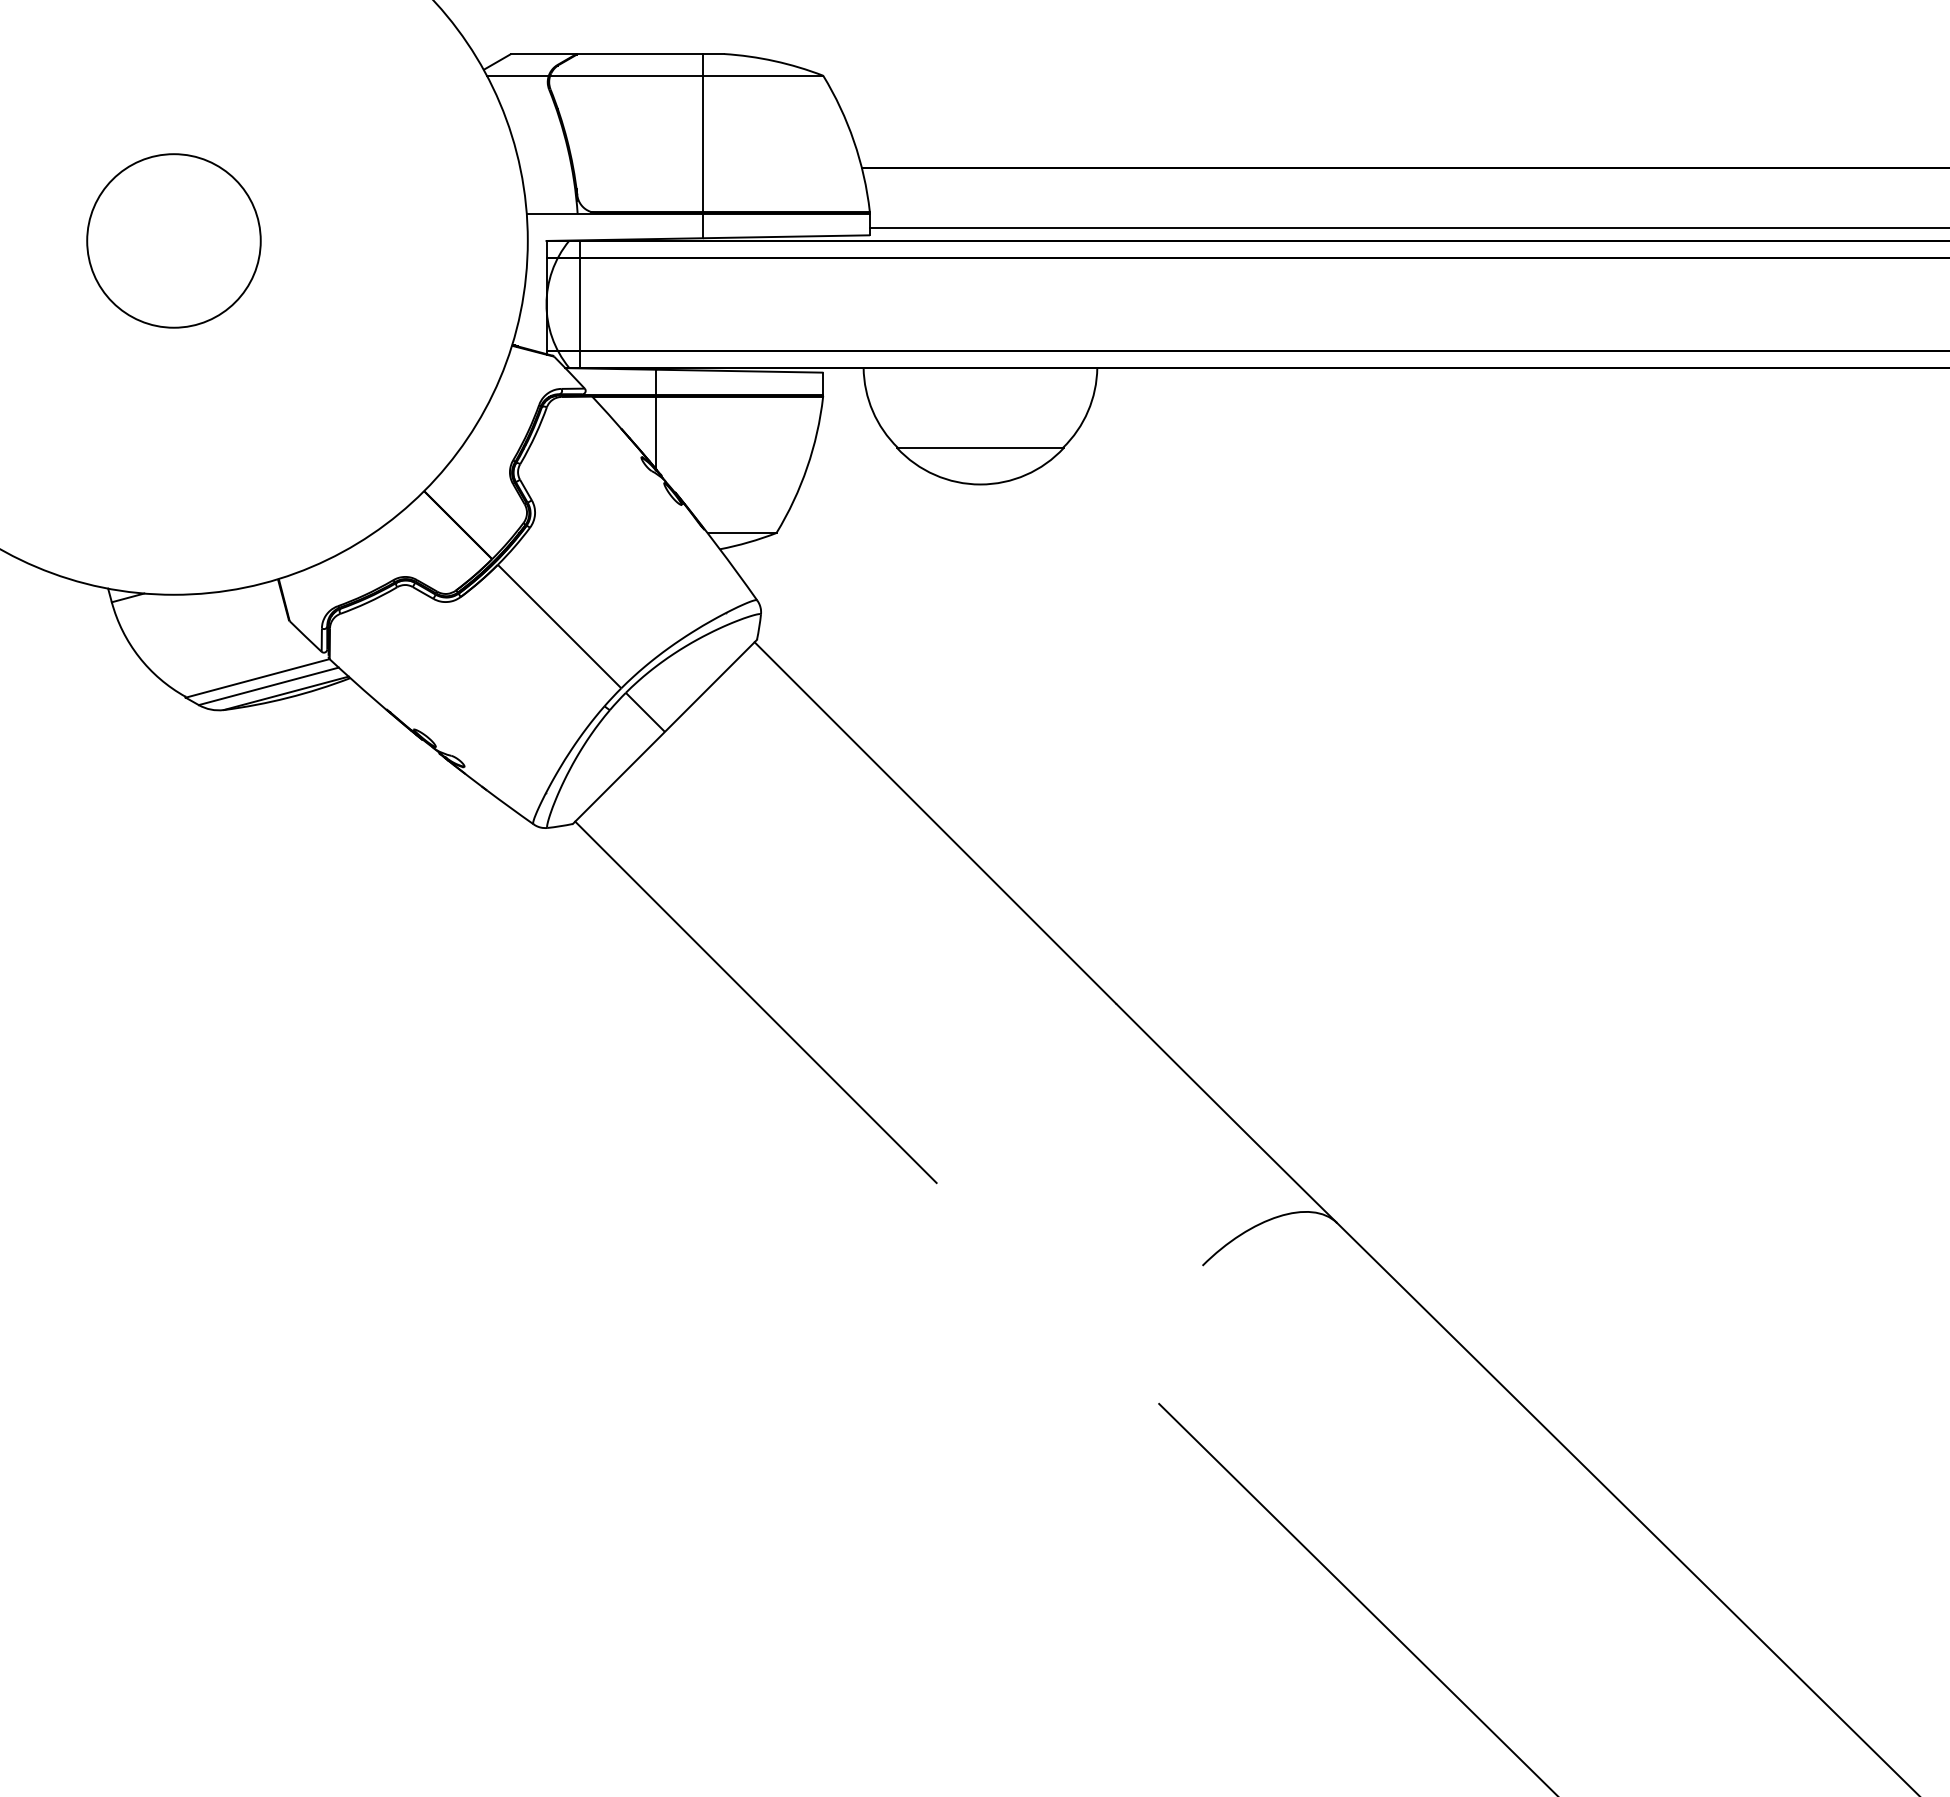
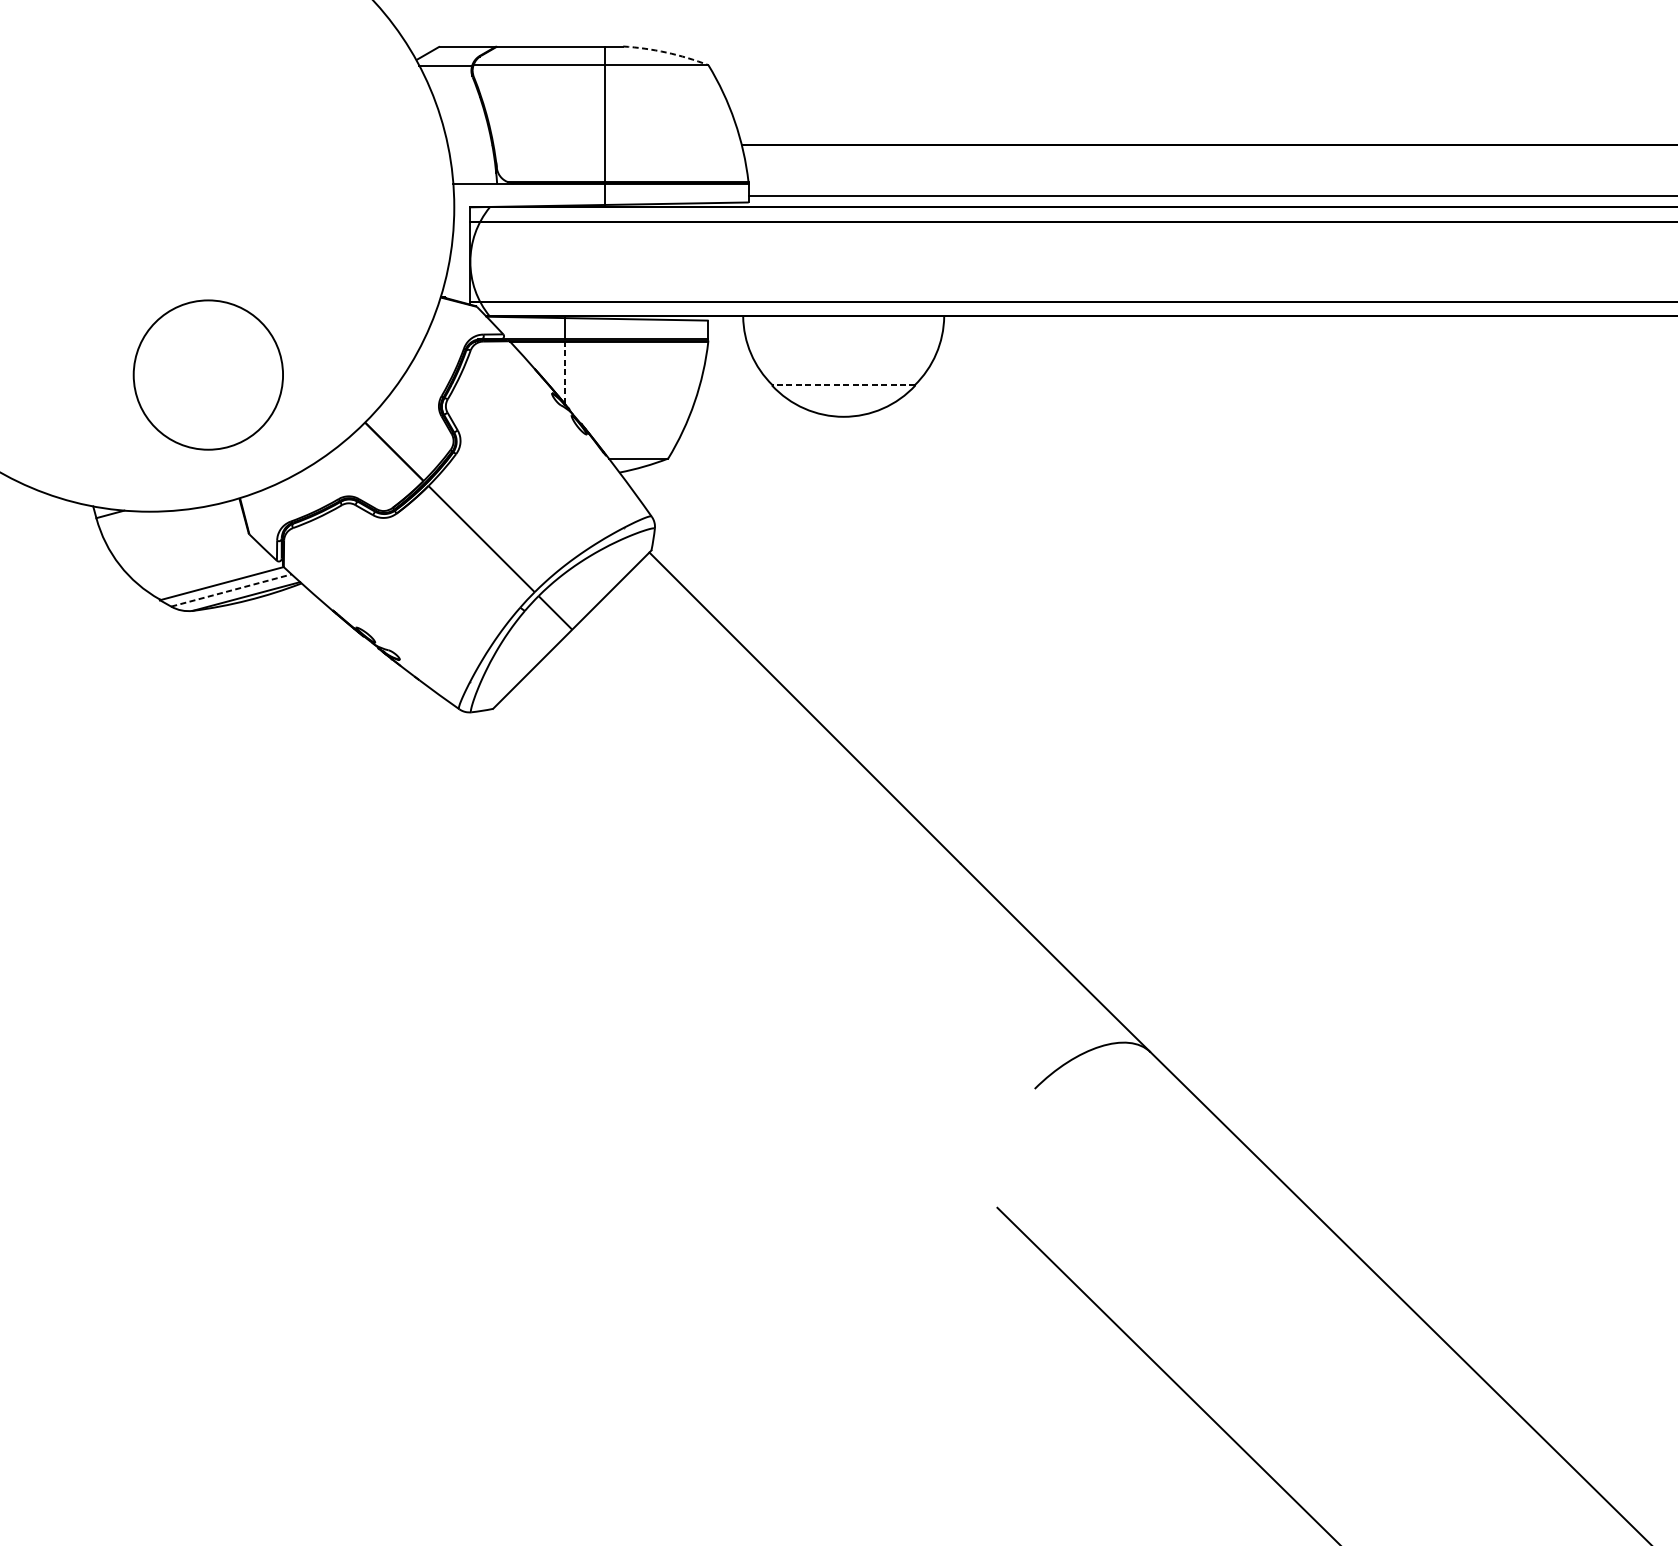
arc: (774, 61) -> (666, 52), solid -> dashed
circle: (173, 240) -> (207, 374), moved
line: (579, 303) -> (498, 261), removed
line: (656, 432) -> (564, 372), solid -> dashed
line: (979, 447) -> (842, 385), solid -> dashed
line: (269, 686) -> (232, 590), solid -> dashed
line: (755, 1002) -> (650, 862), removed

